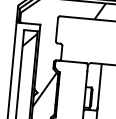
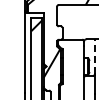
line: (99, 84) -> (94, 55), solid -> dashed

